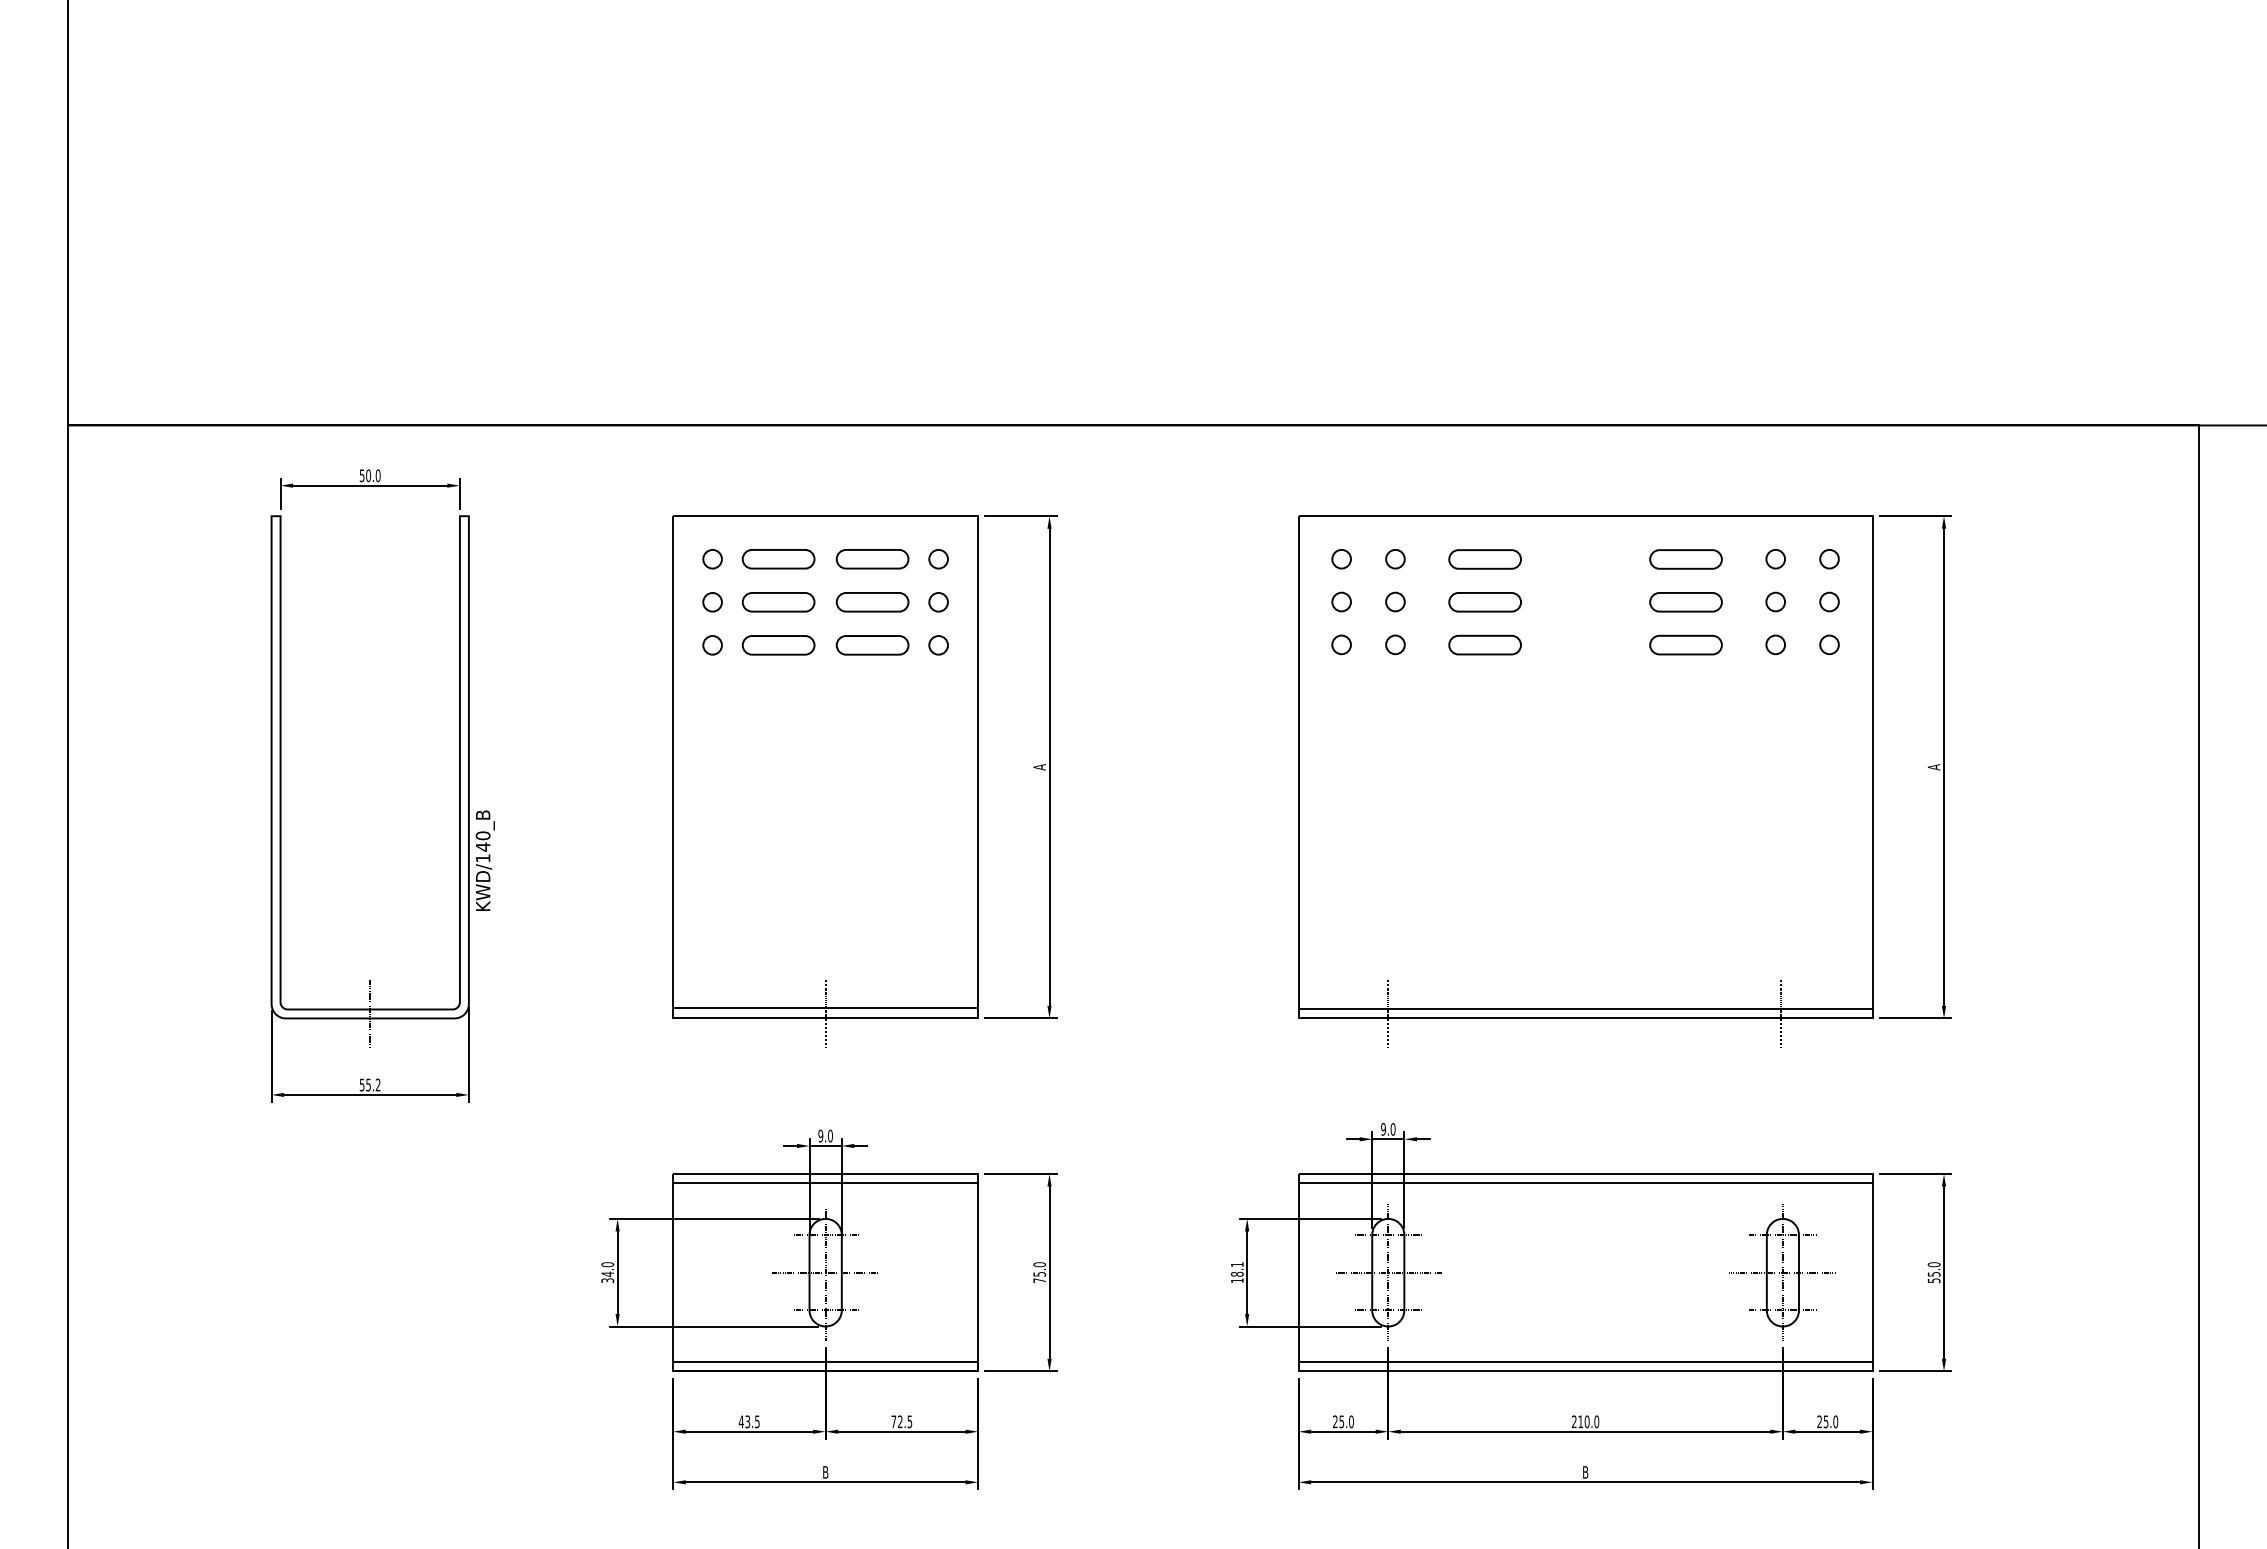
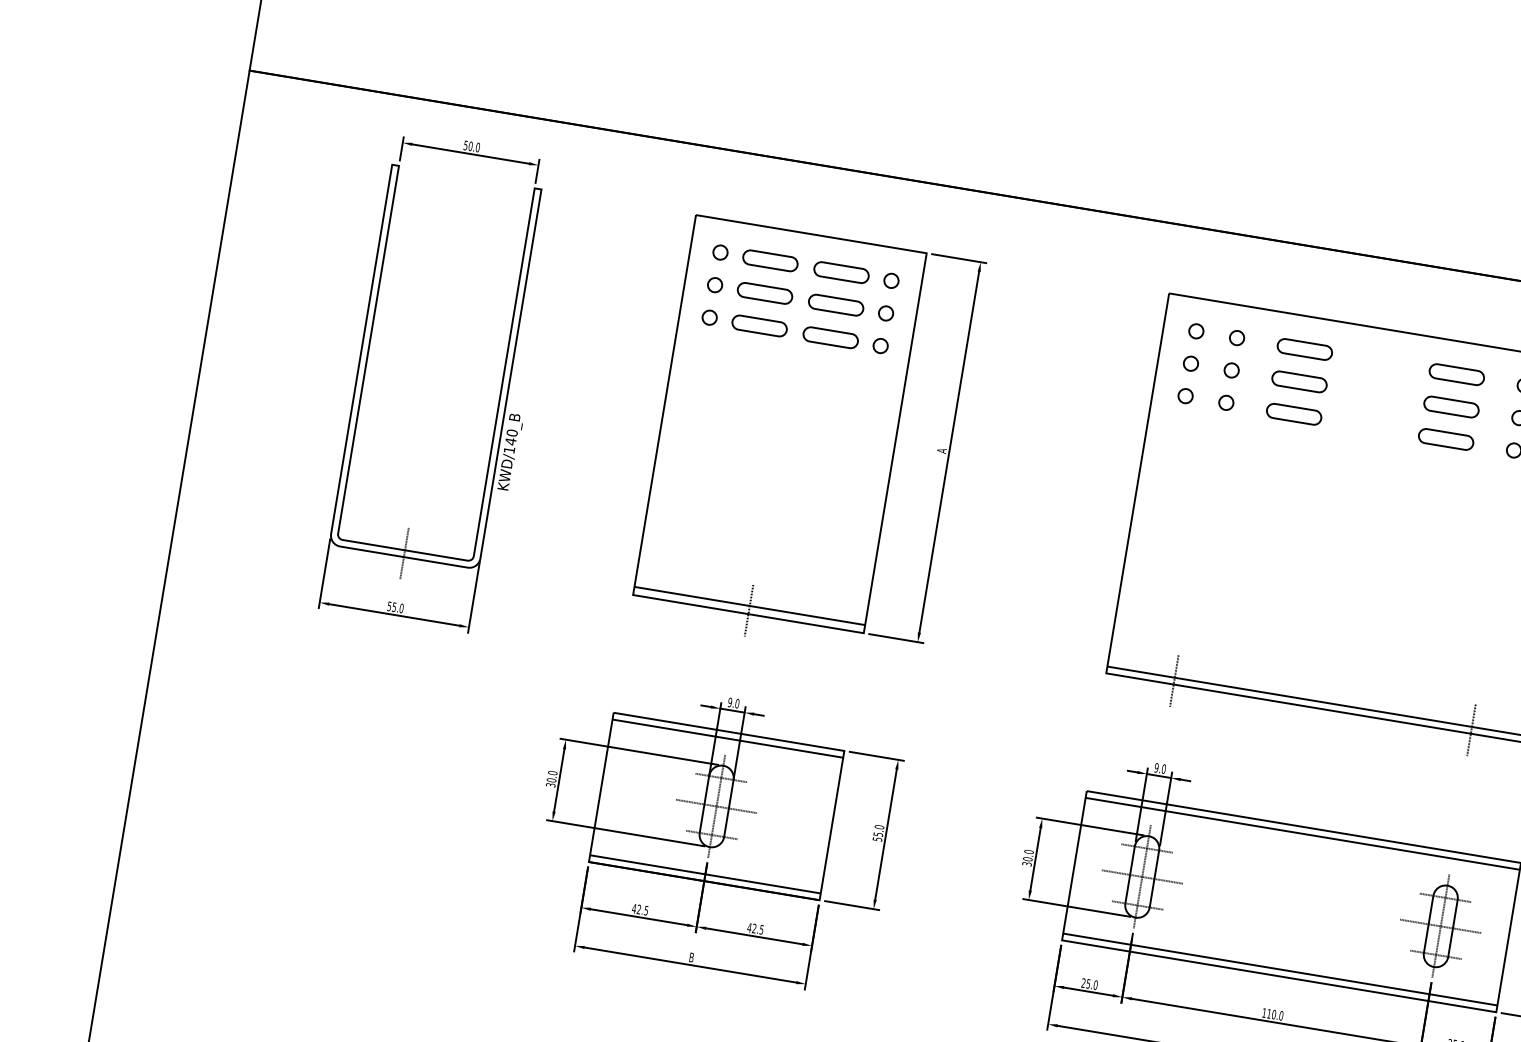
text: (377, 1084) -> (401, 607), 55.2 -> 55.0
text: (1236, 1272) -> (1027, 857), 18.1 -> 30.0
text: (607, 1273) -> (551, 779), 34.0 -> 30.0
text: (1039, 1280) -> (877, 839), 75.0 -> 55.0
text: (893, 1421) -> (749, 927), 72.5 -> 42.5
text: (1574, 1421) -> (1264, 1012), 210.0 -> 110.0
text: (747, 1422) -> (638, 910), 43.5 -> 42.5

